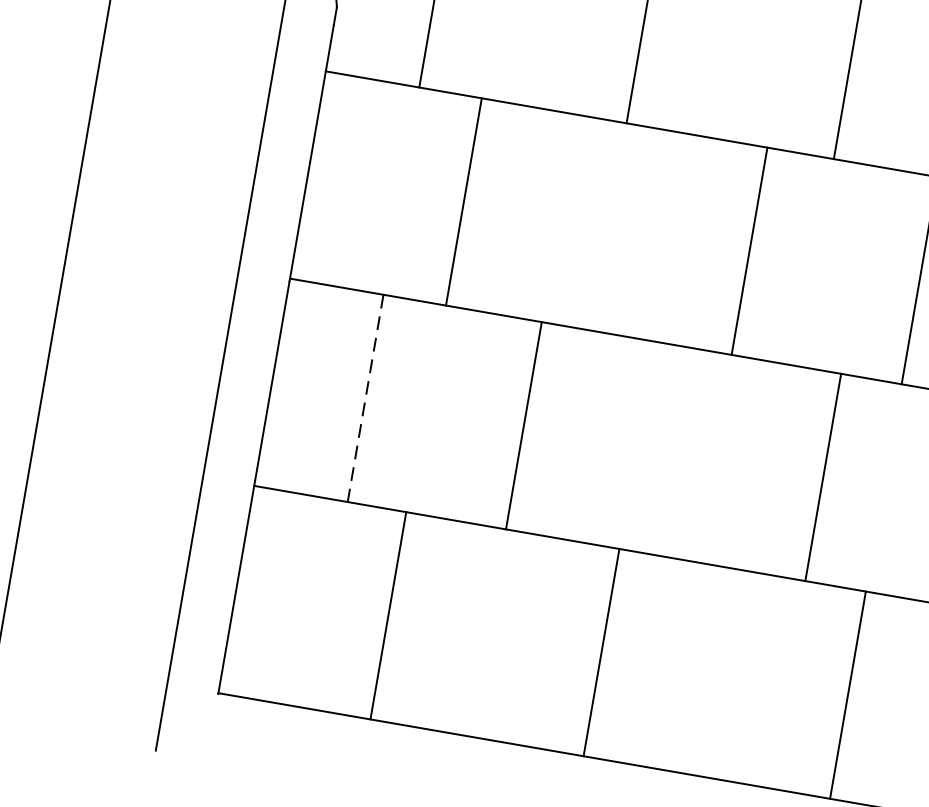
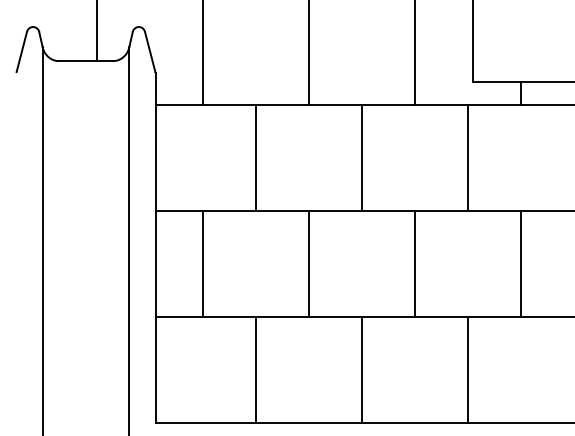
line: (464, 202) -> (256, 158), moved
line: (748, 251) -> (361, 158), moved
line: (366, 399) -> (203, 264), dashed -> solid
line: (523, 424) -> (308, 263), moved
line: (822, 476) -> (414, 263), moved
line: (389, 615) -> (256, 369), moved
line: (600, 651) -> (361, 369), moved

